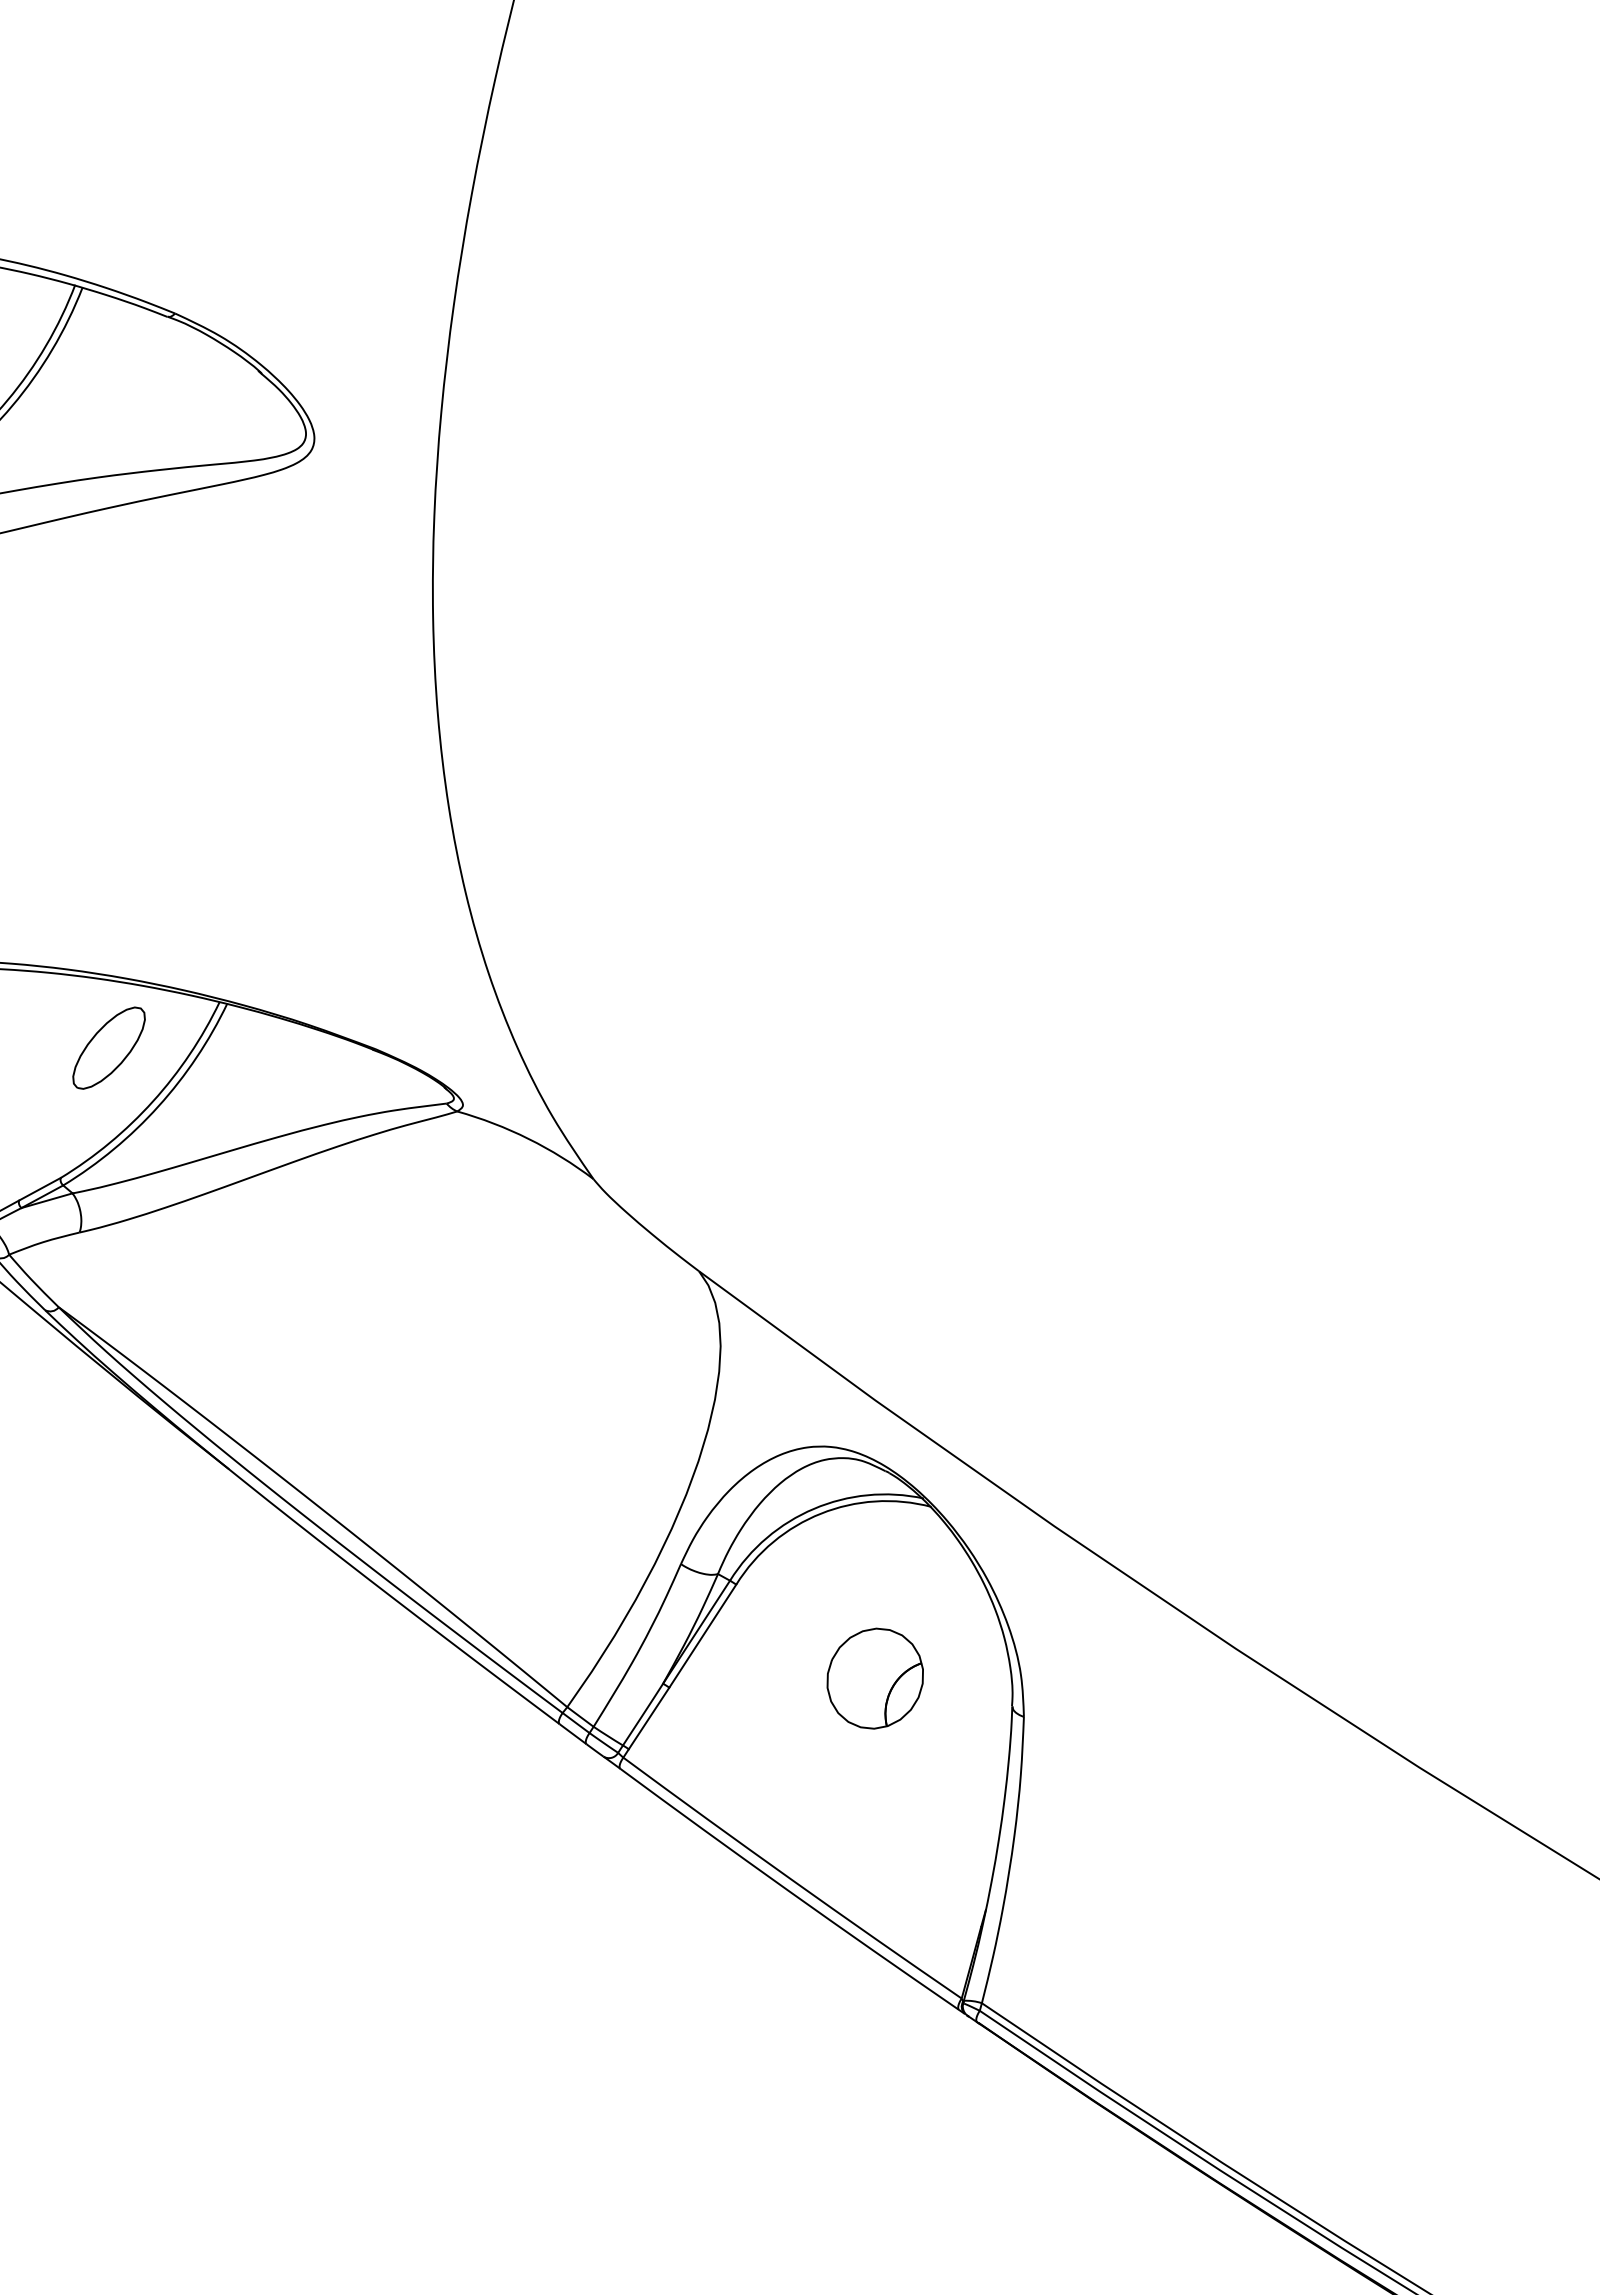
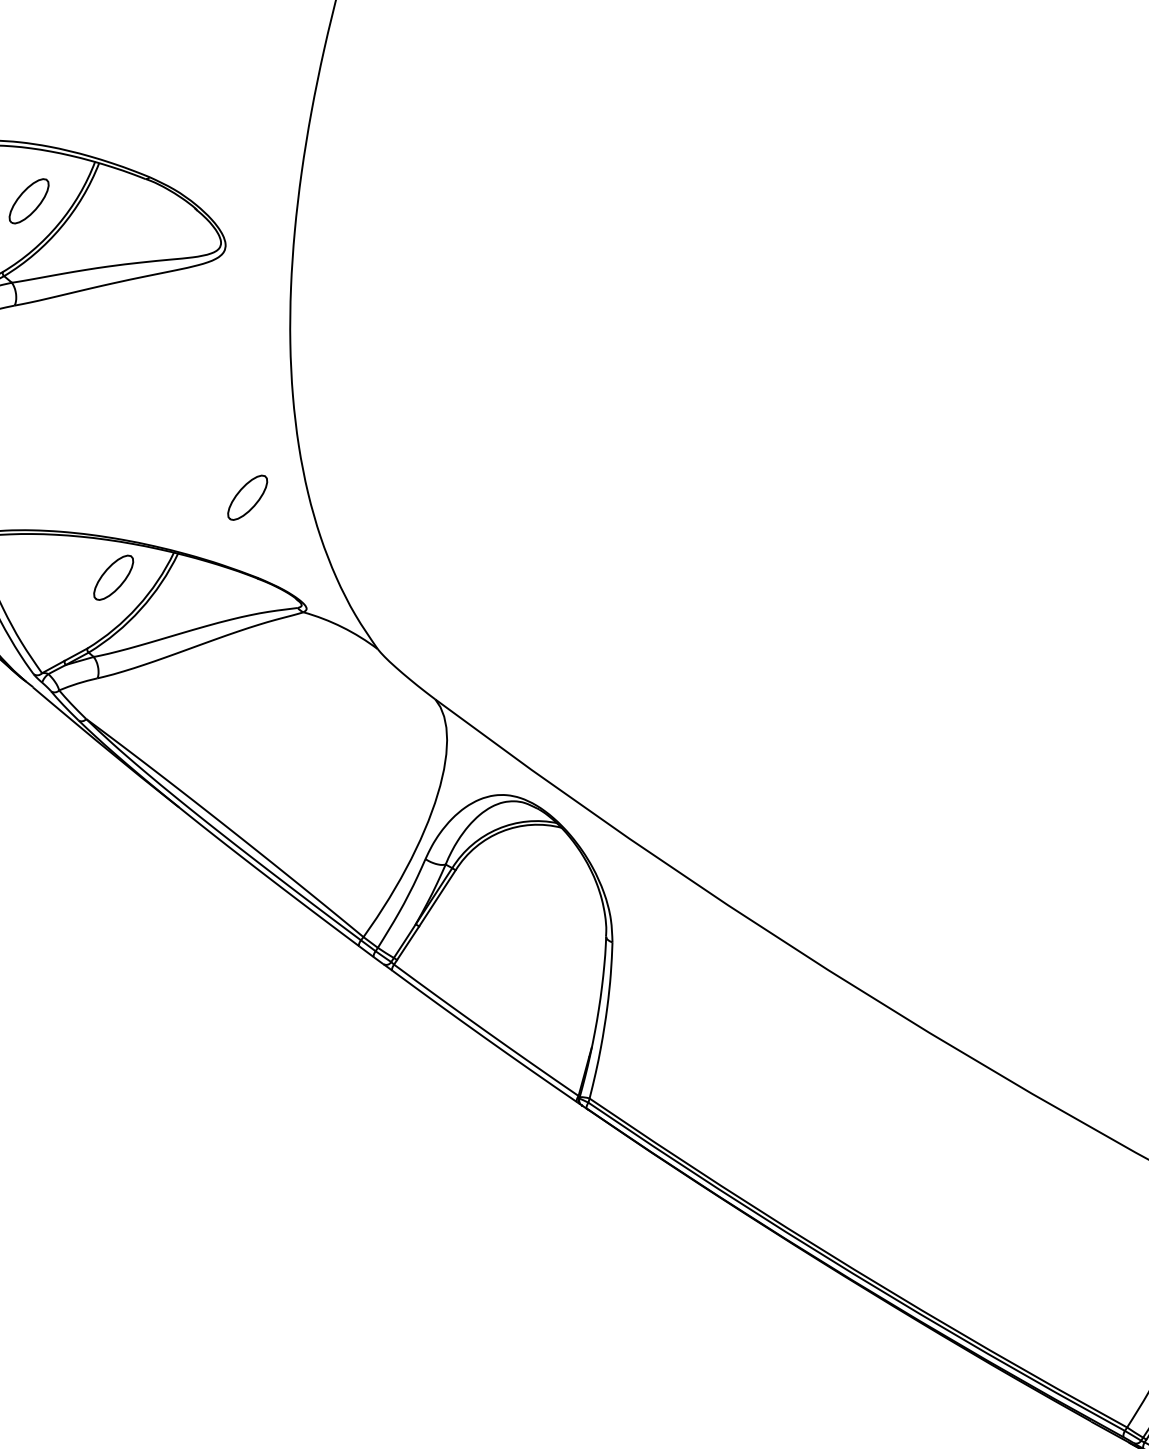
part: (354, 900) -> (247, 497), added
part: (875, 1678) -> (531, 921), removed

